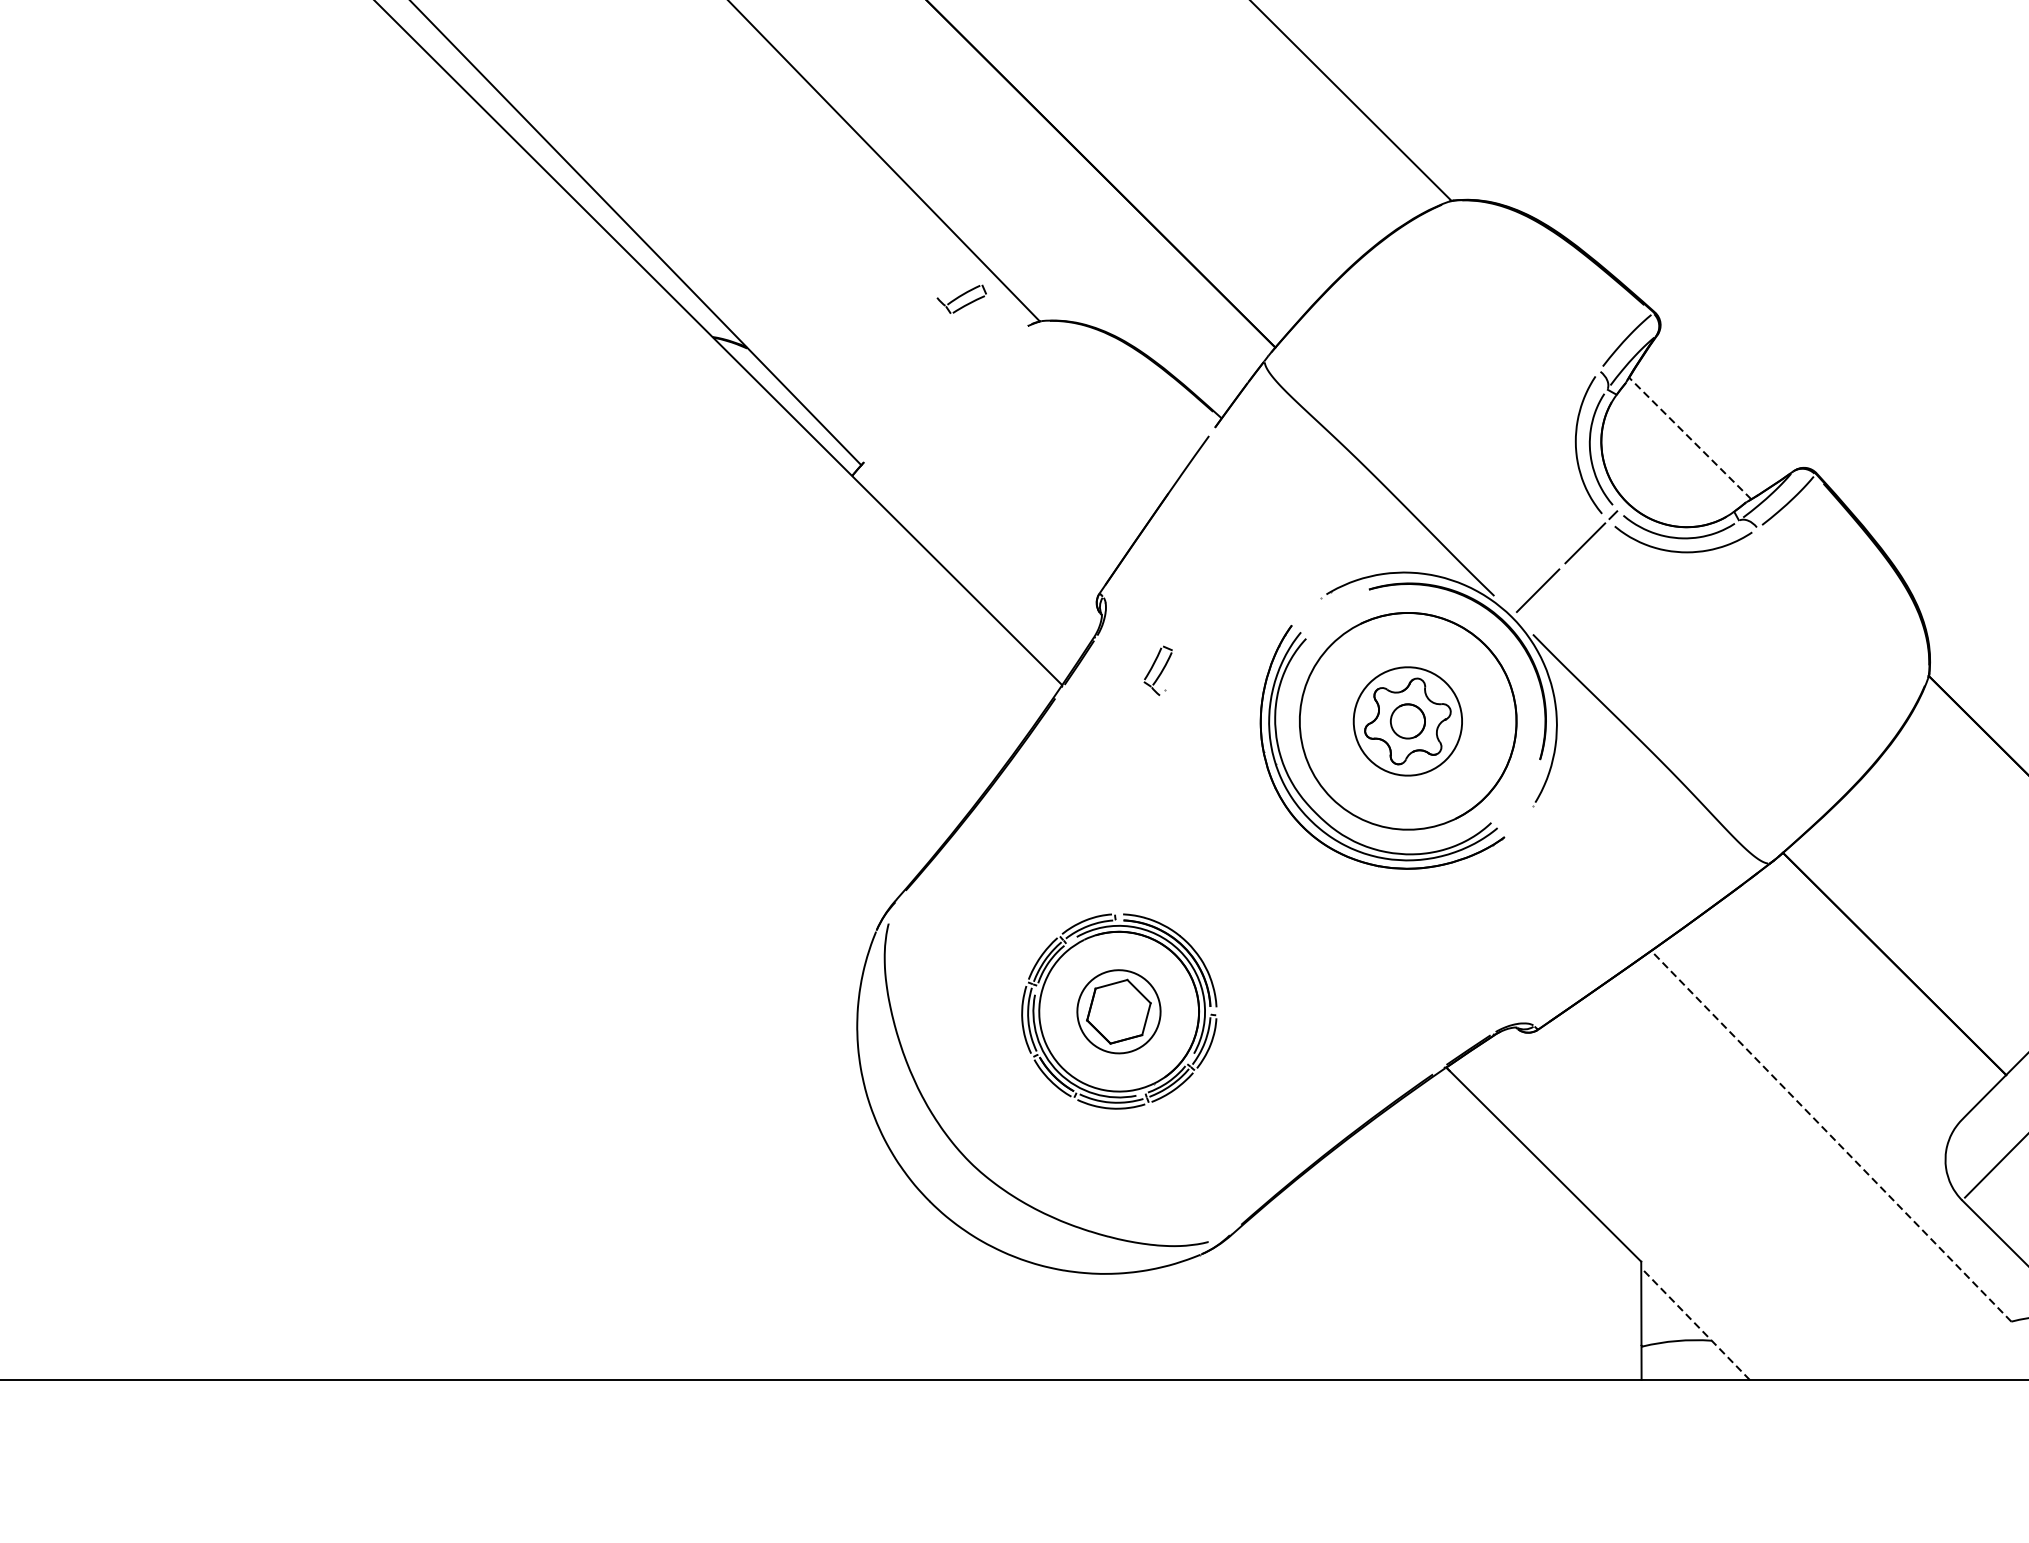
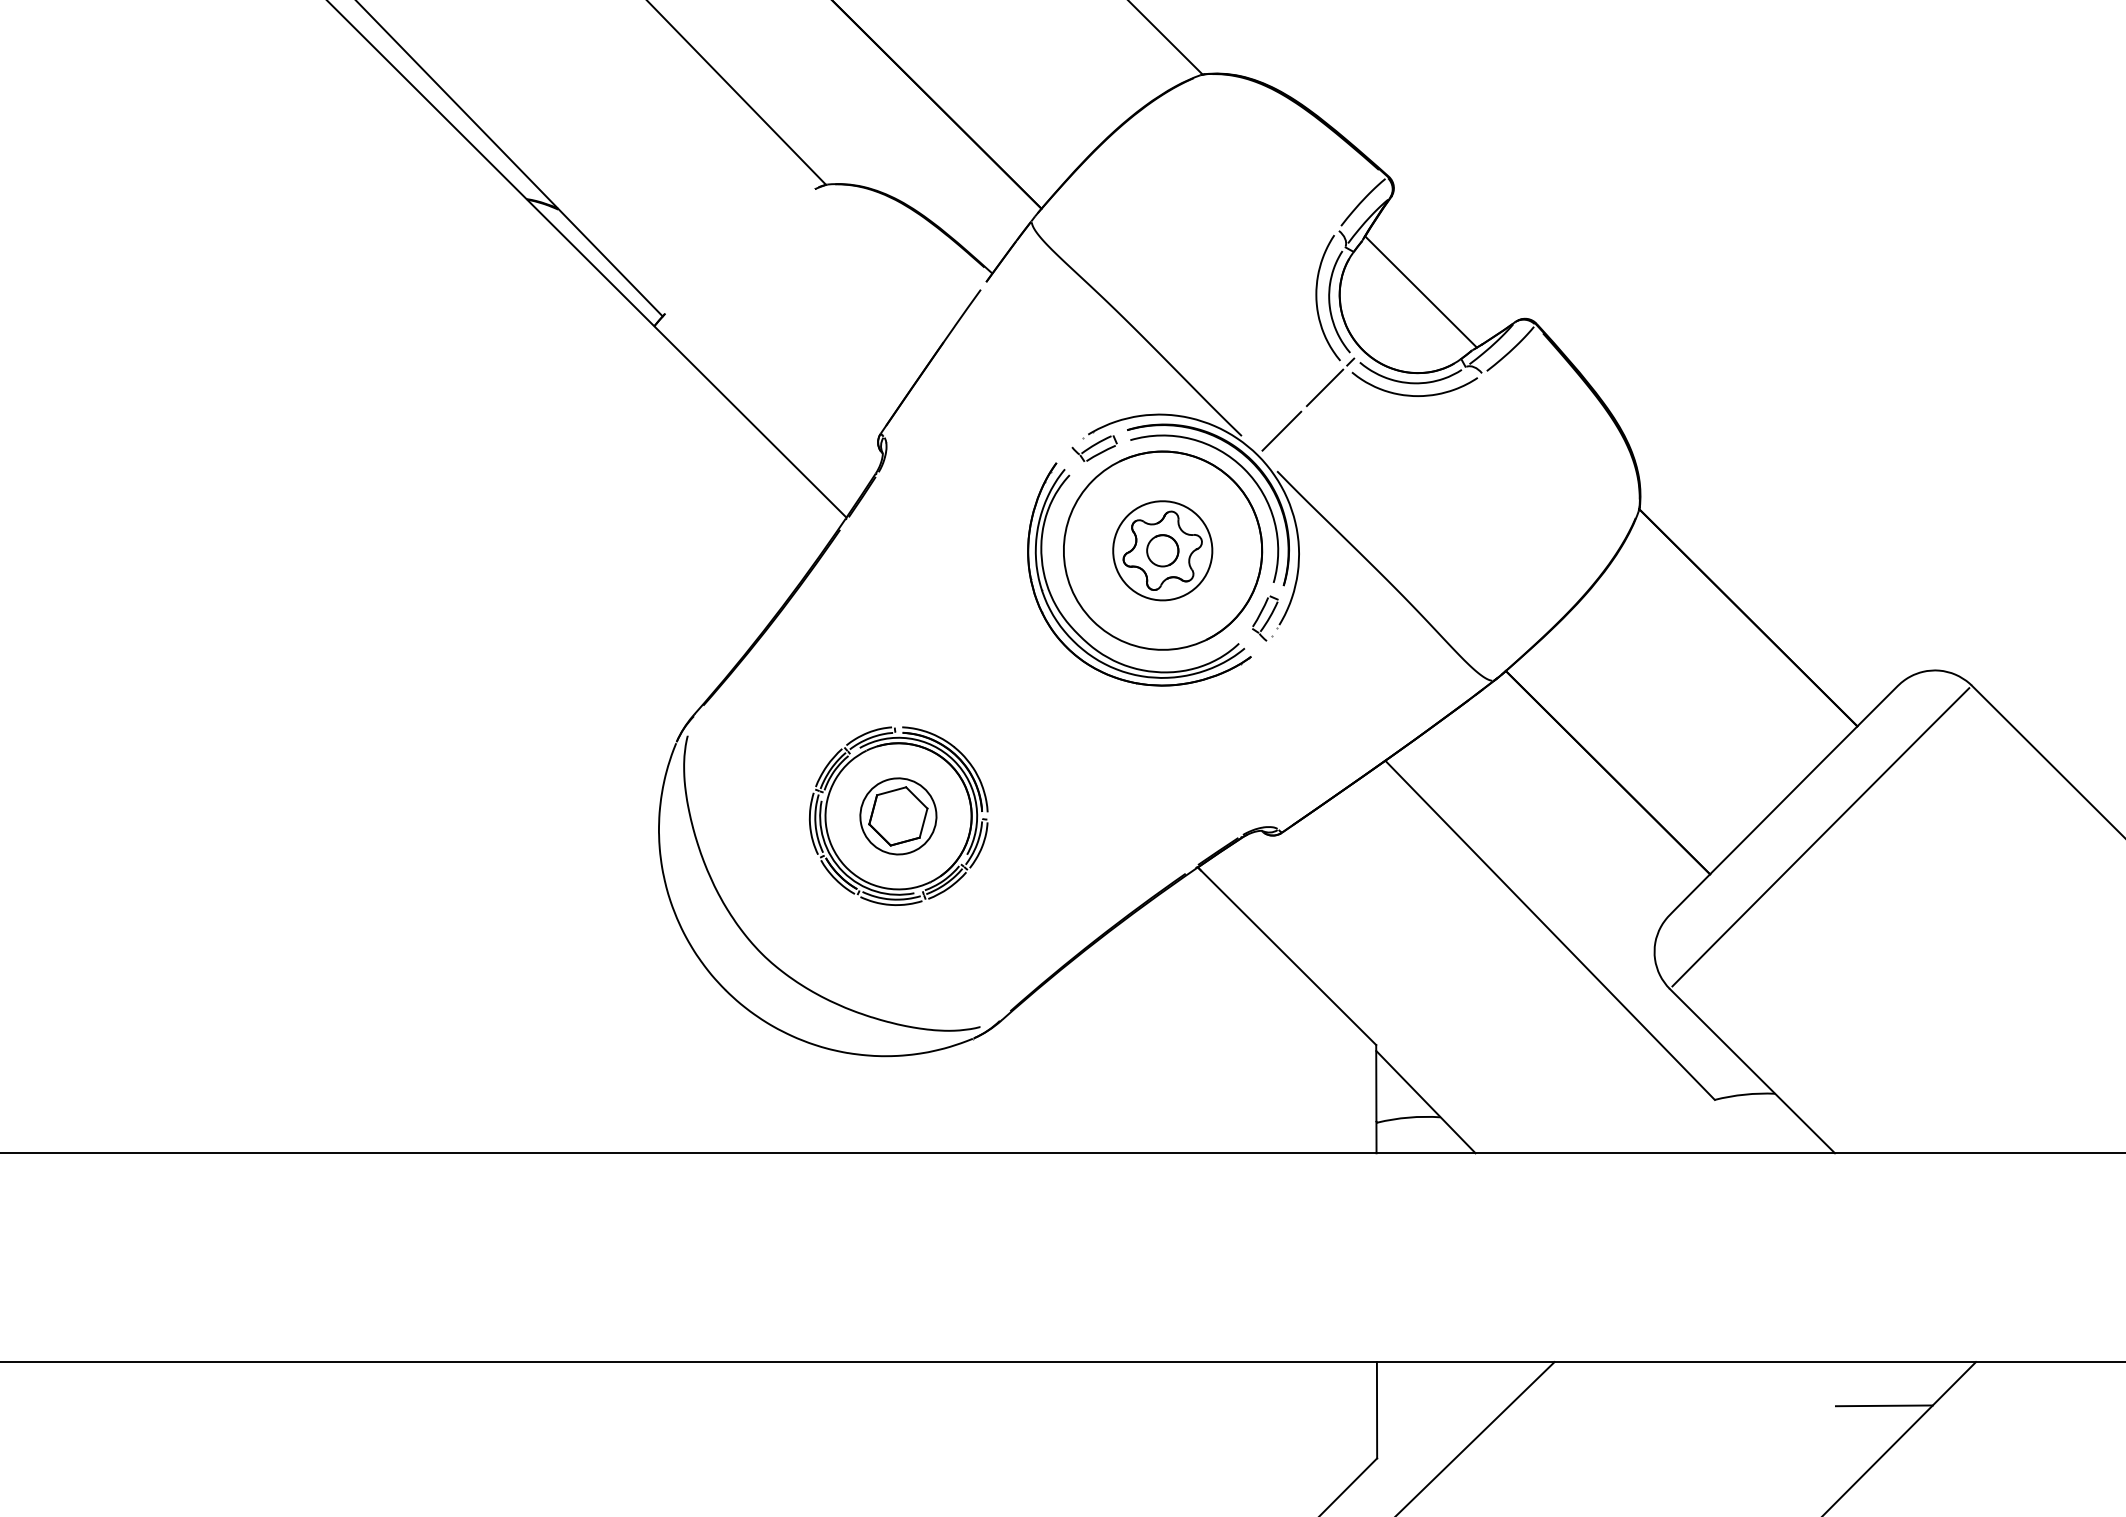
part: (961, 299) -> (1094, 448), moved
line: (1689, 437) -> (1420, 291), dashed -> solid
curve: (1489, 627) -> (1237, 464), added
part: (1158, 670) -> (1265, 618), moved
line: (1830, 1136) -> (1549, 930), dashed -> solid
line: (1695, 1323) -> (1425, 1101), dashed -> solid

